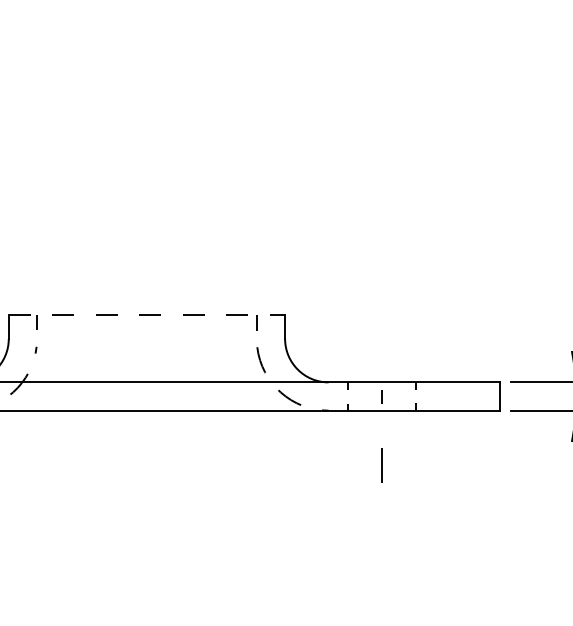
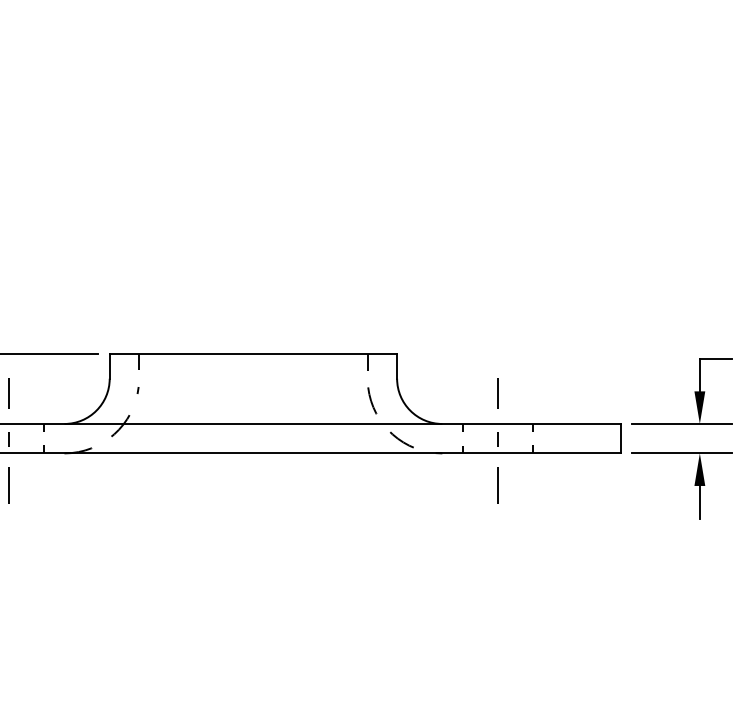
line: (147, 314) -> (253, 353), dashed -> solid
line: (381, 353) -> (497, 393), added
line: (381, 465) -> (497, 485), moved

